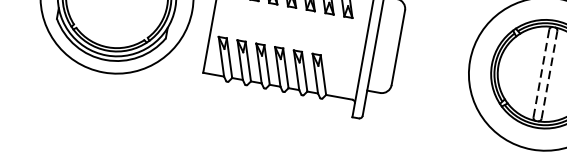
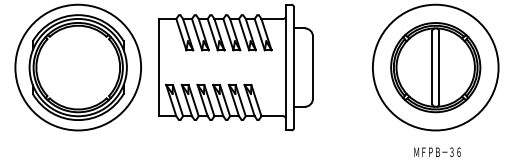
line: (541, 74) -> (432, 68), dashed -> solid
line: (549, 76) -> (439, 68), dashed -> solid

